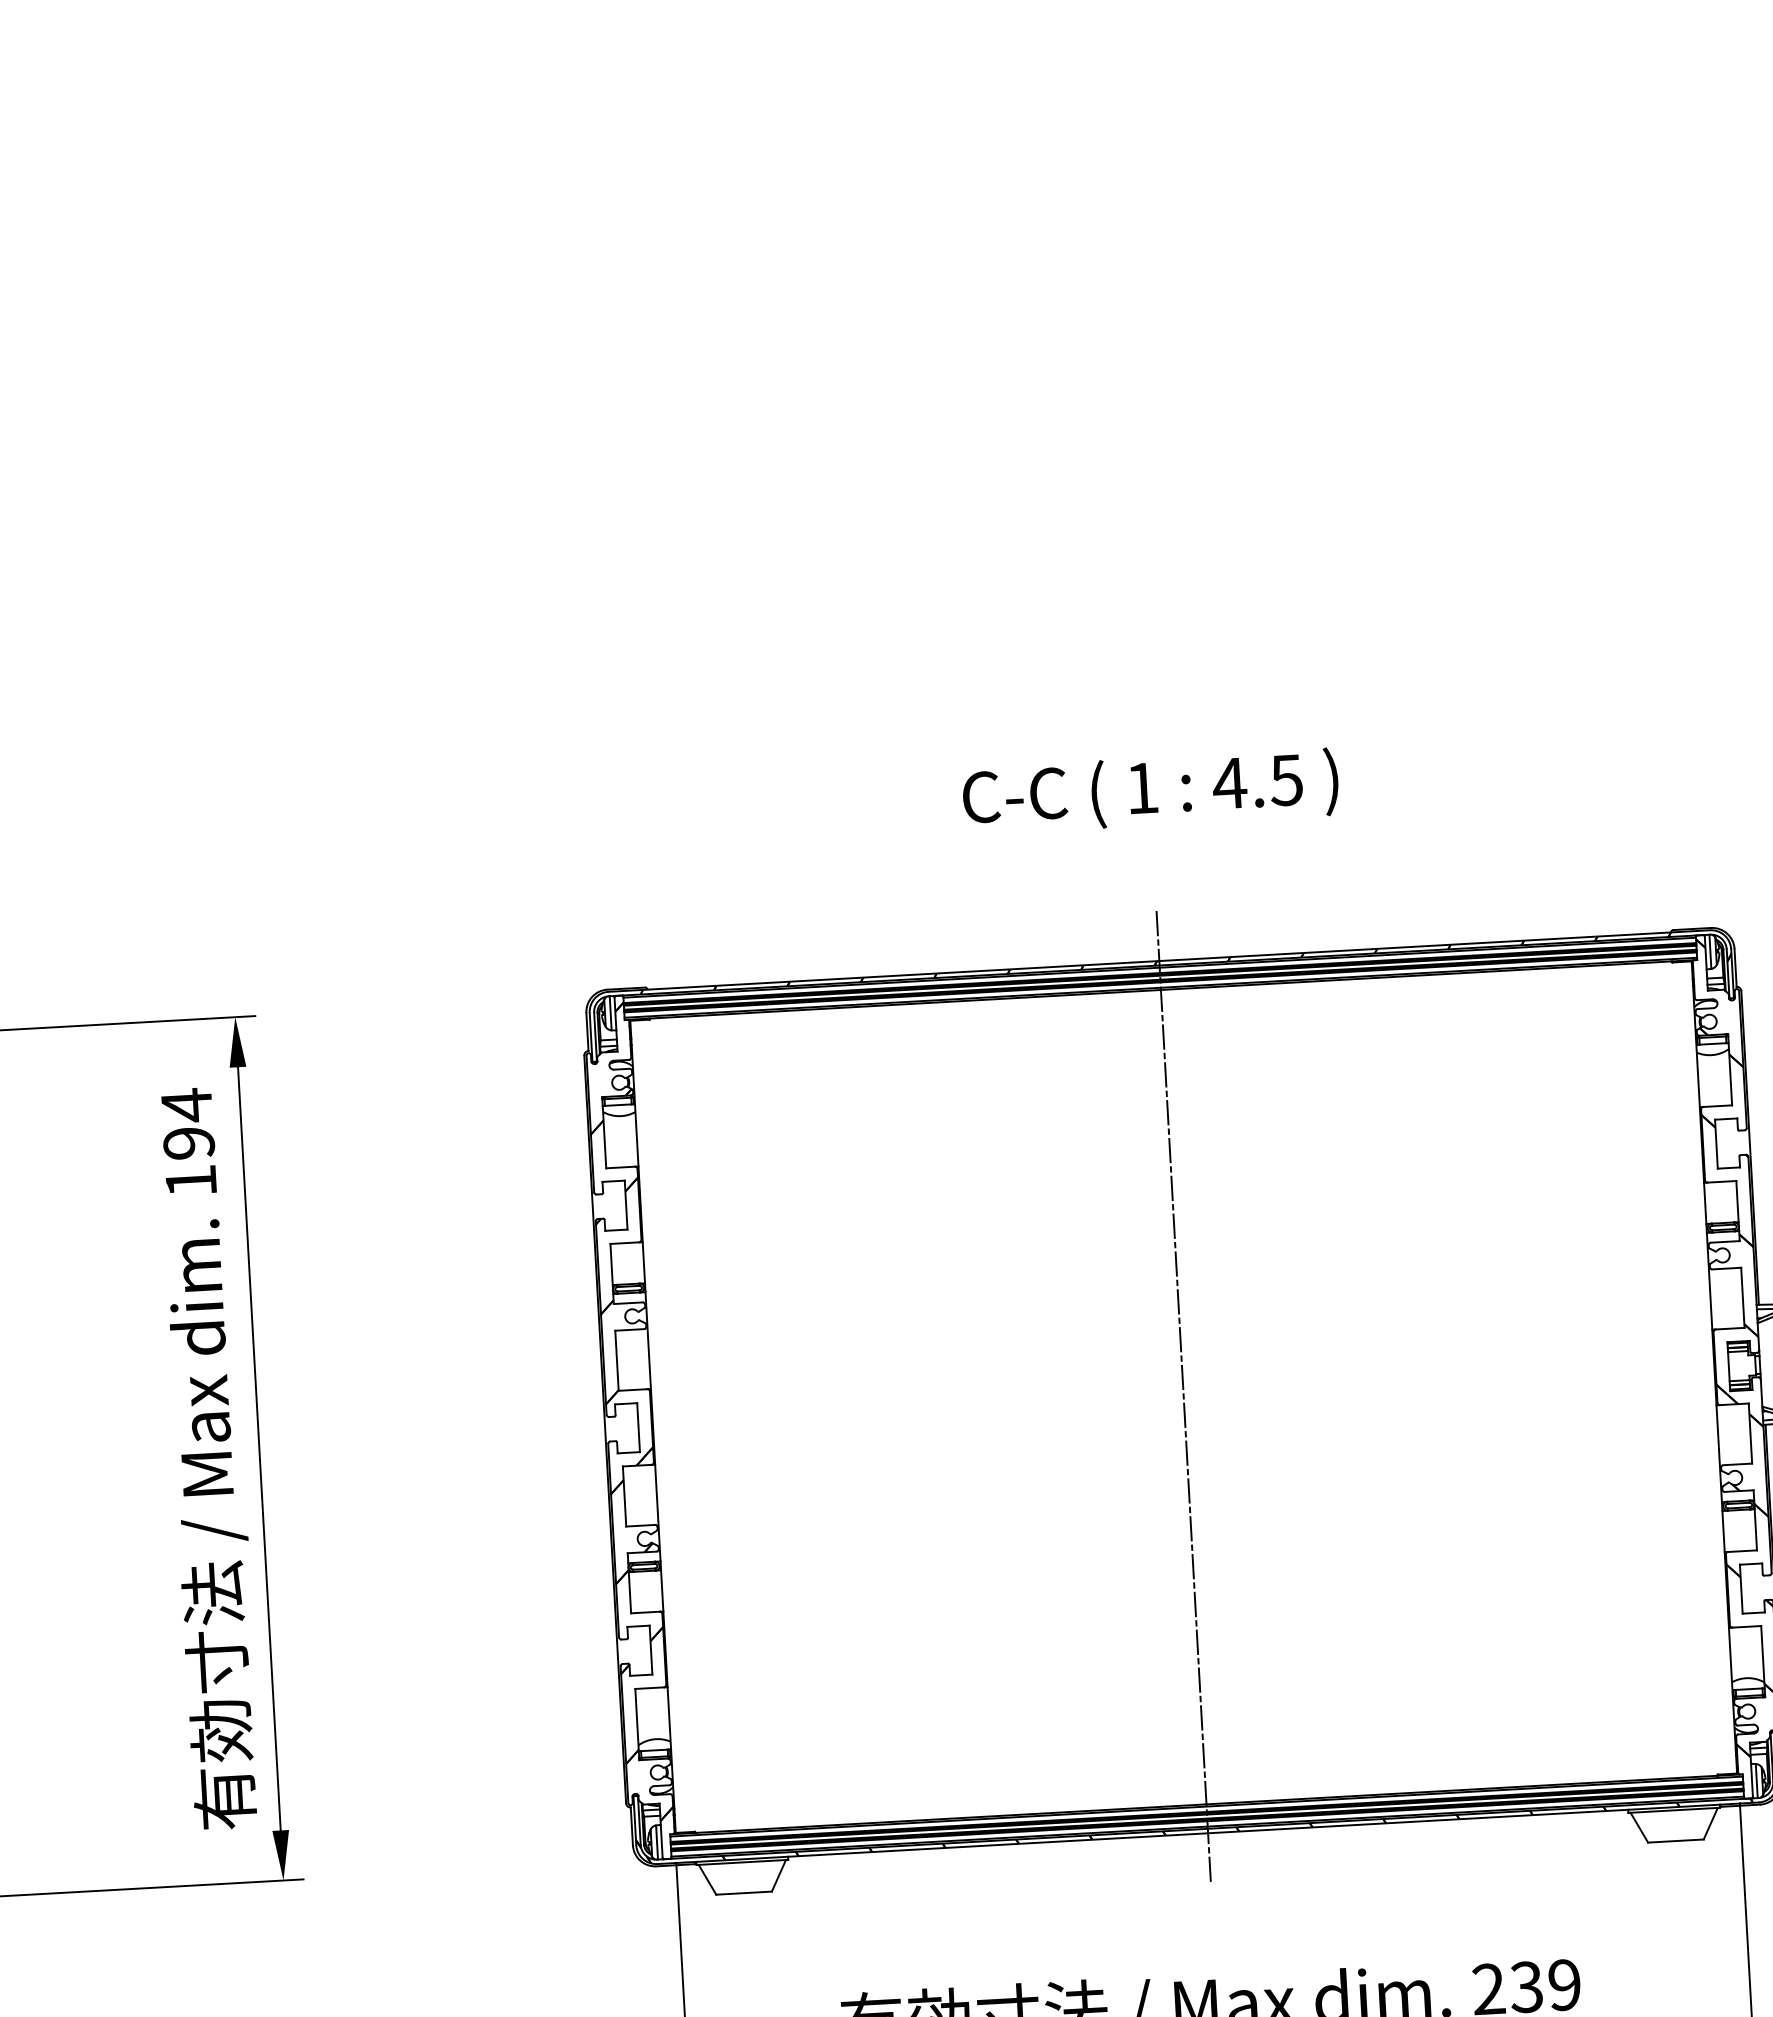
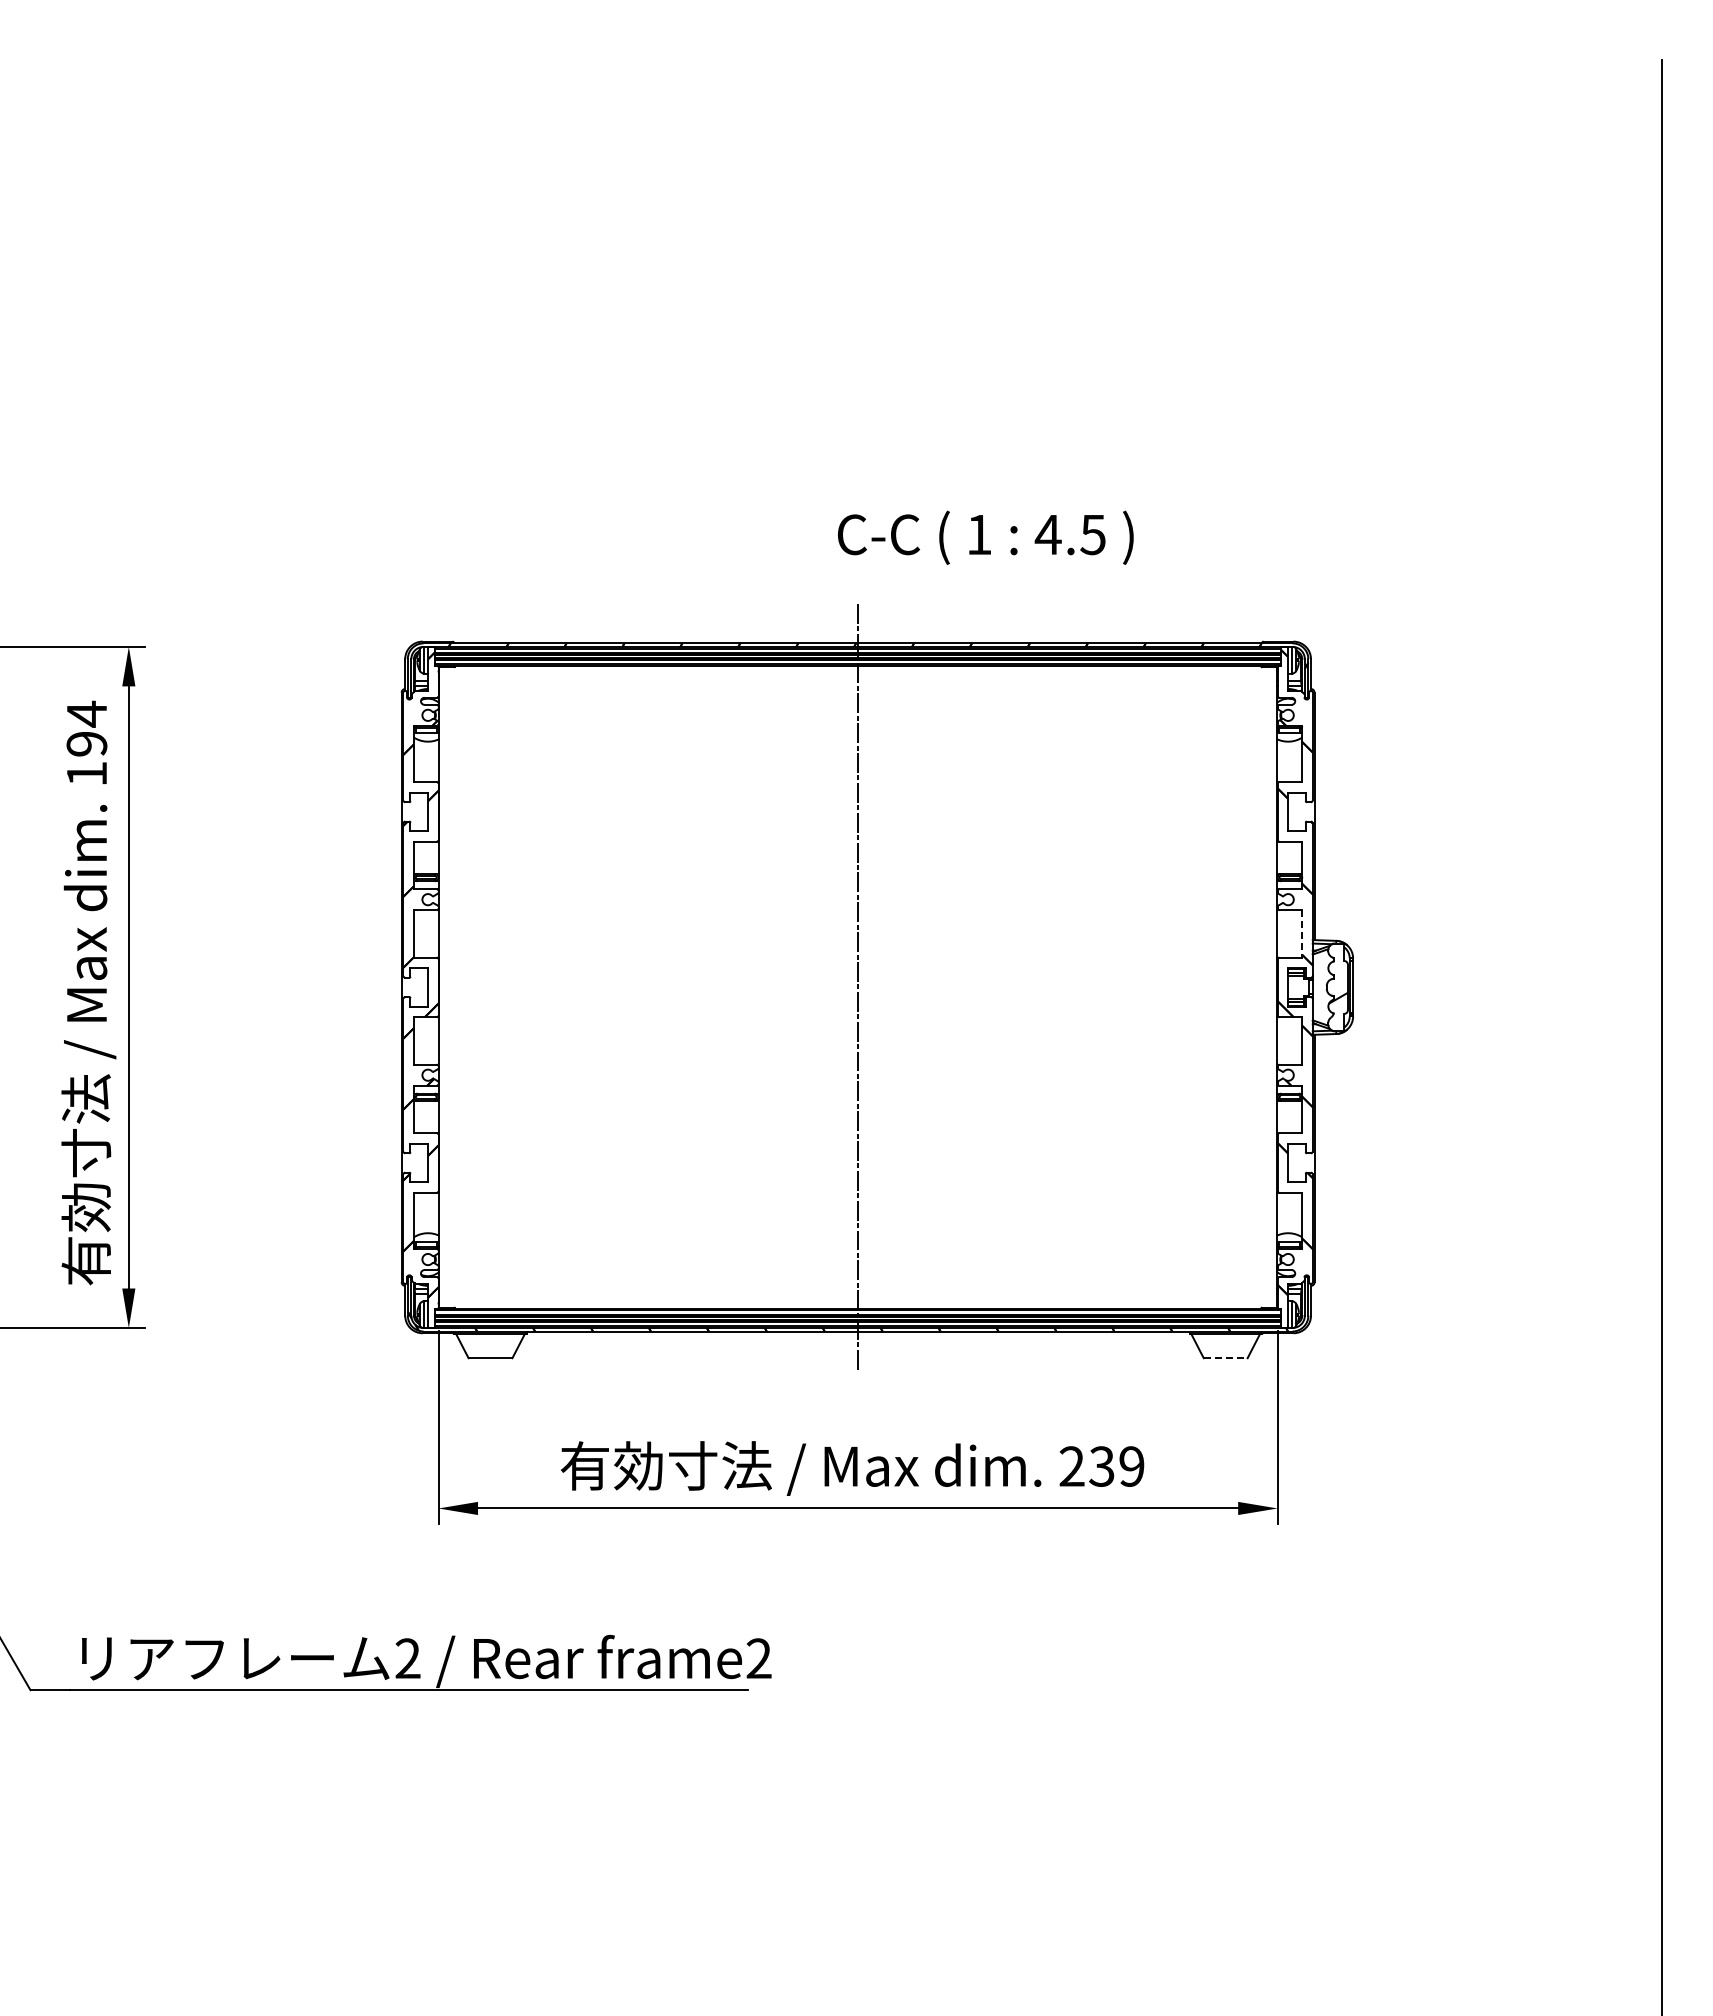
text: (1150, 791) -> (985, 537), moved
line: (1743, 1297) -> (1302, 933), solid -> dashed
line: (1675, 1841) -> (1225, 1358), solid -> dashed

